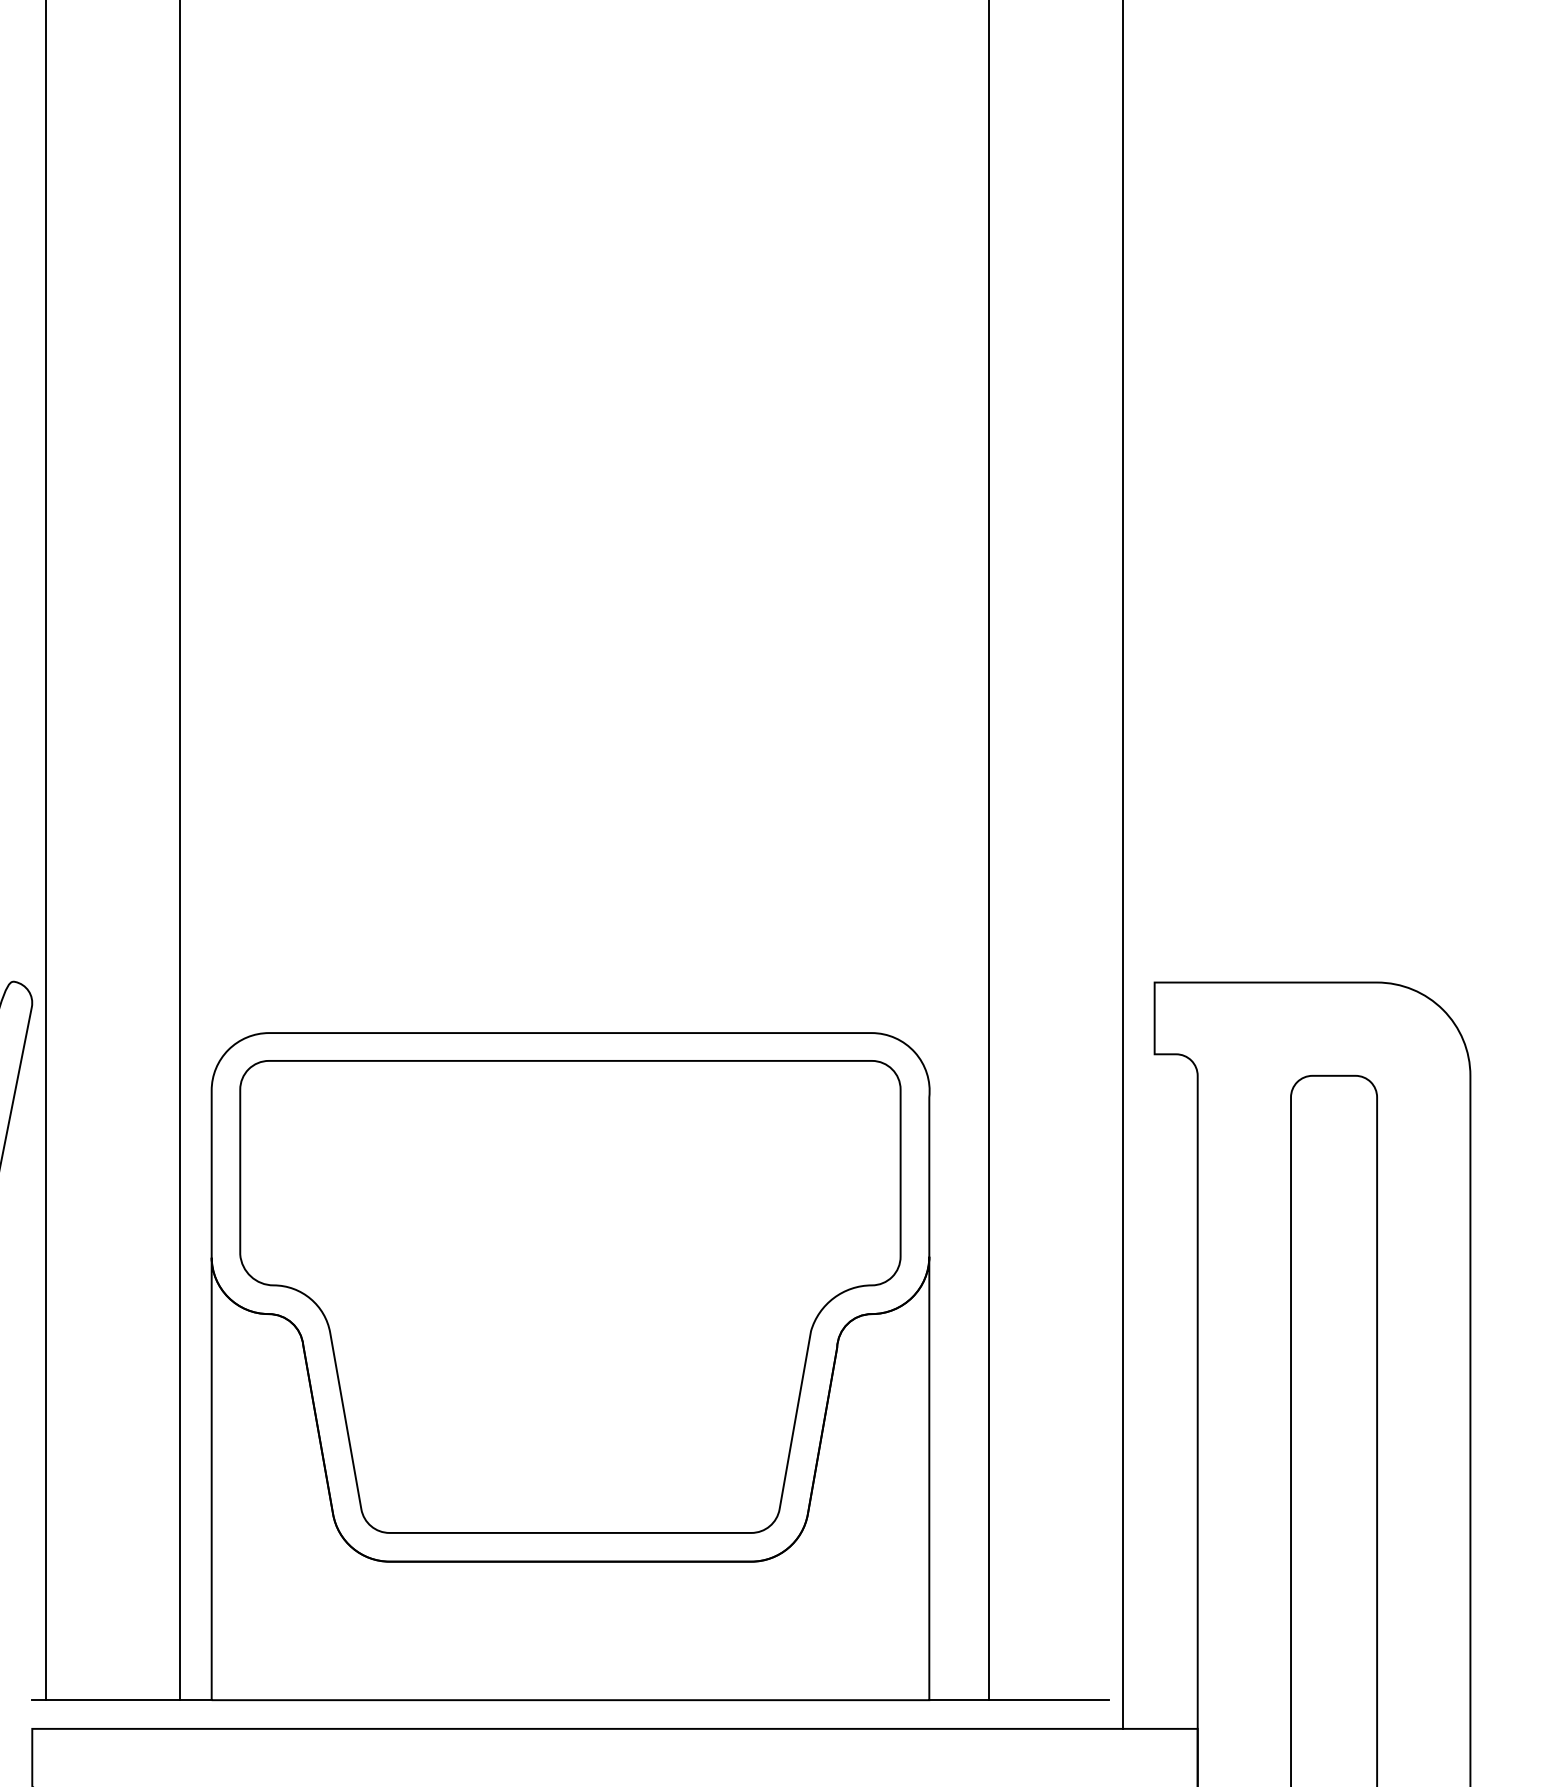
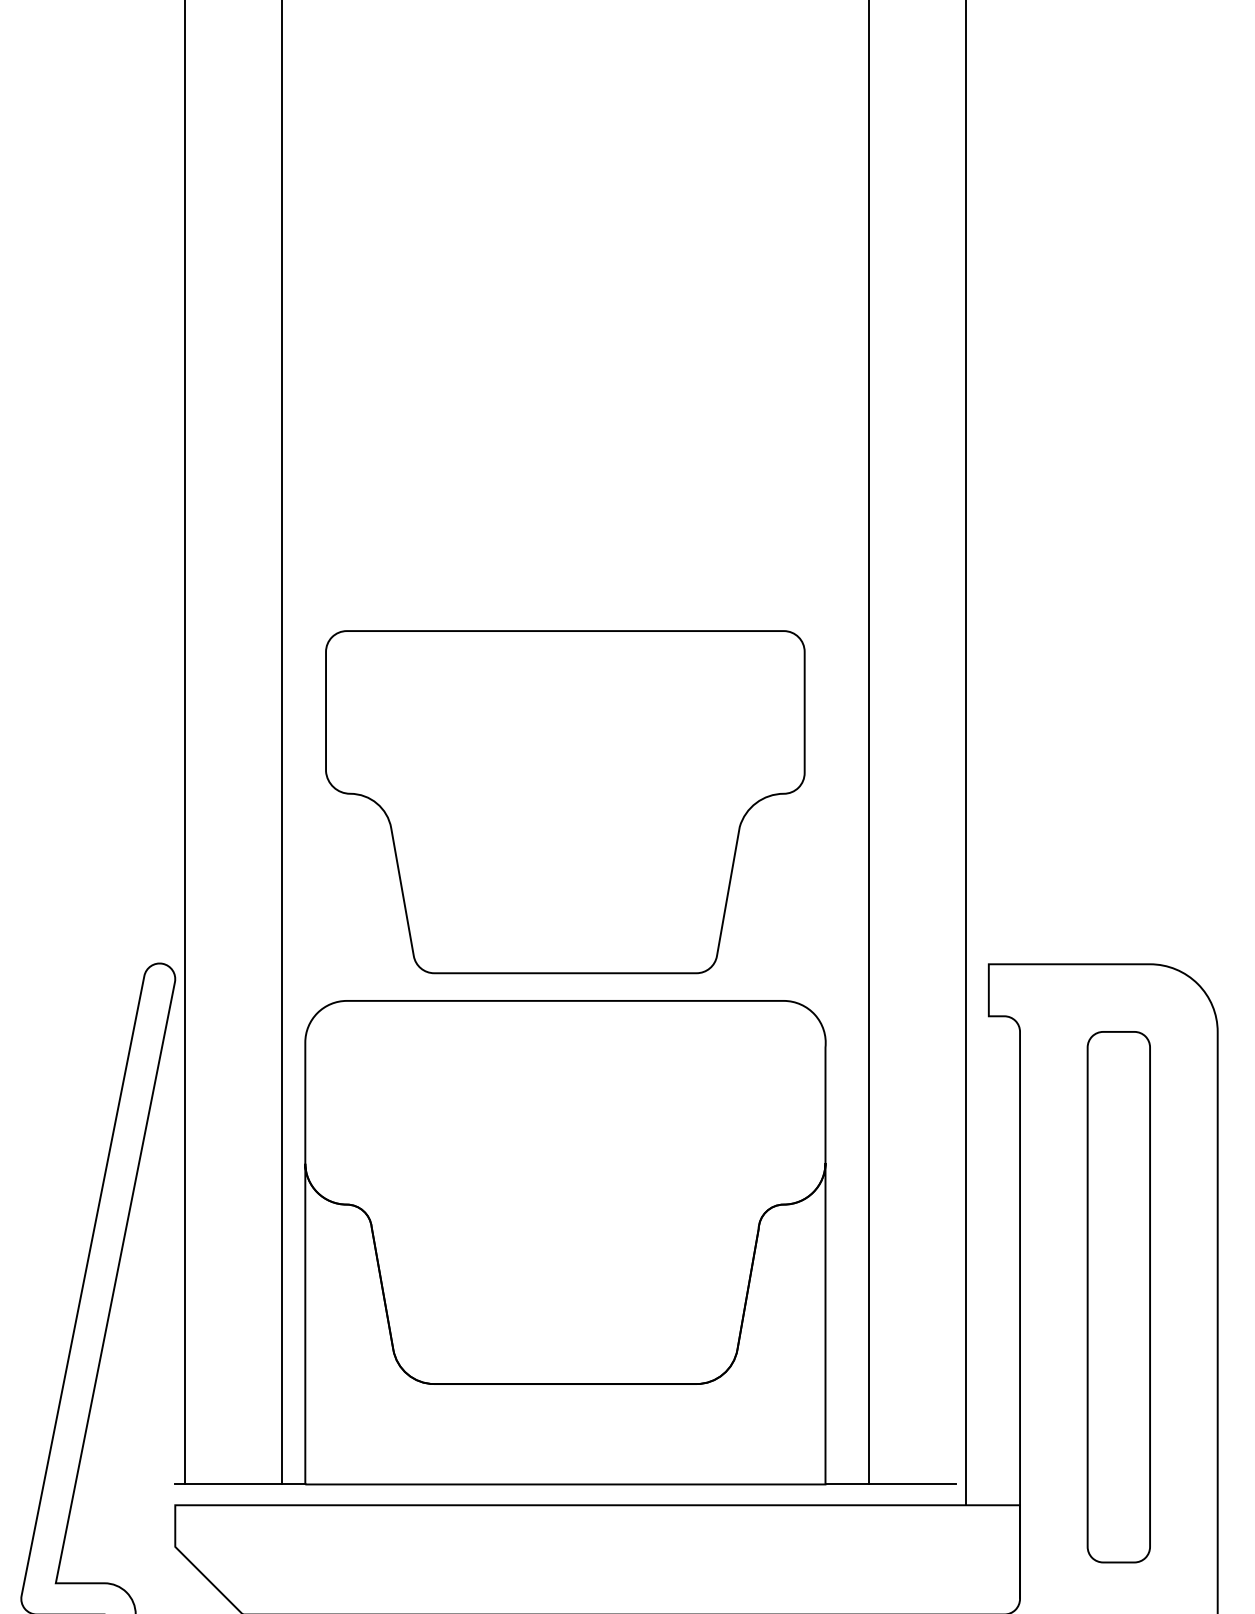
part: (570, 1297) -> (565, 802), moved

